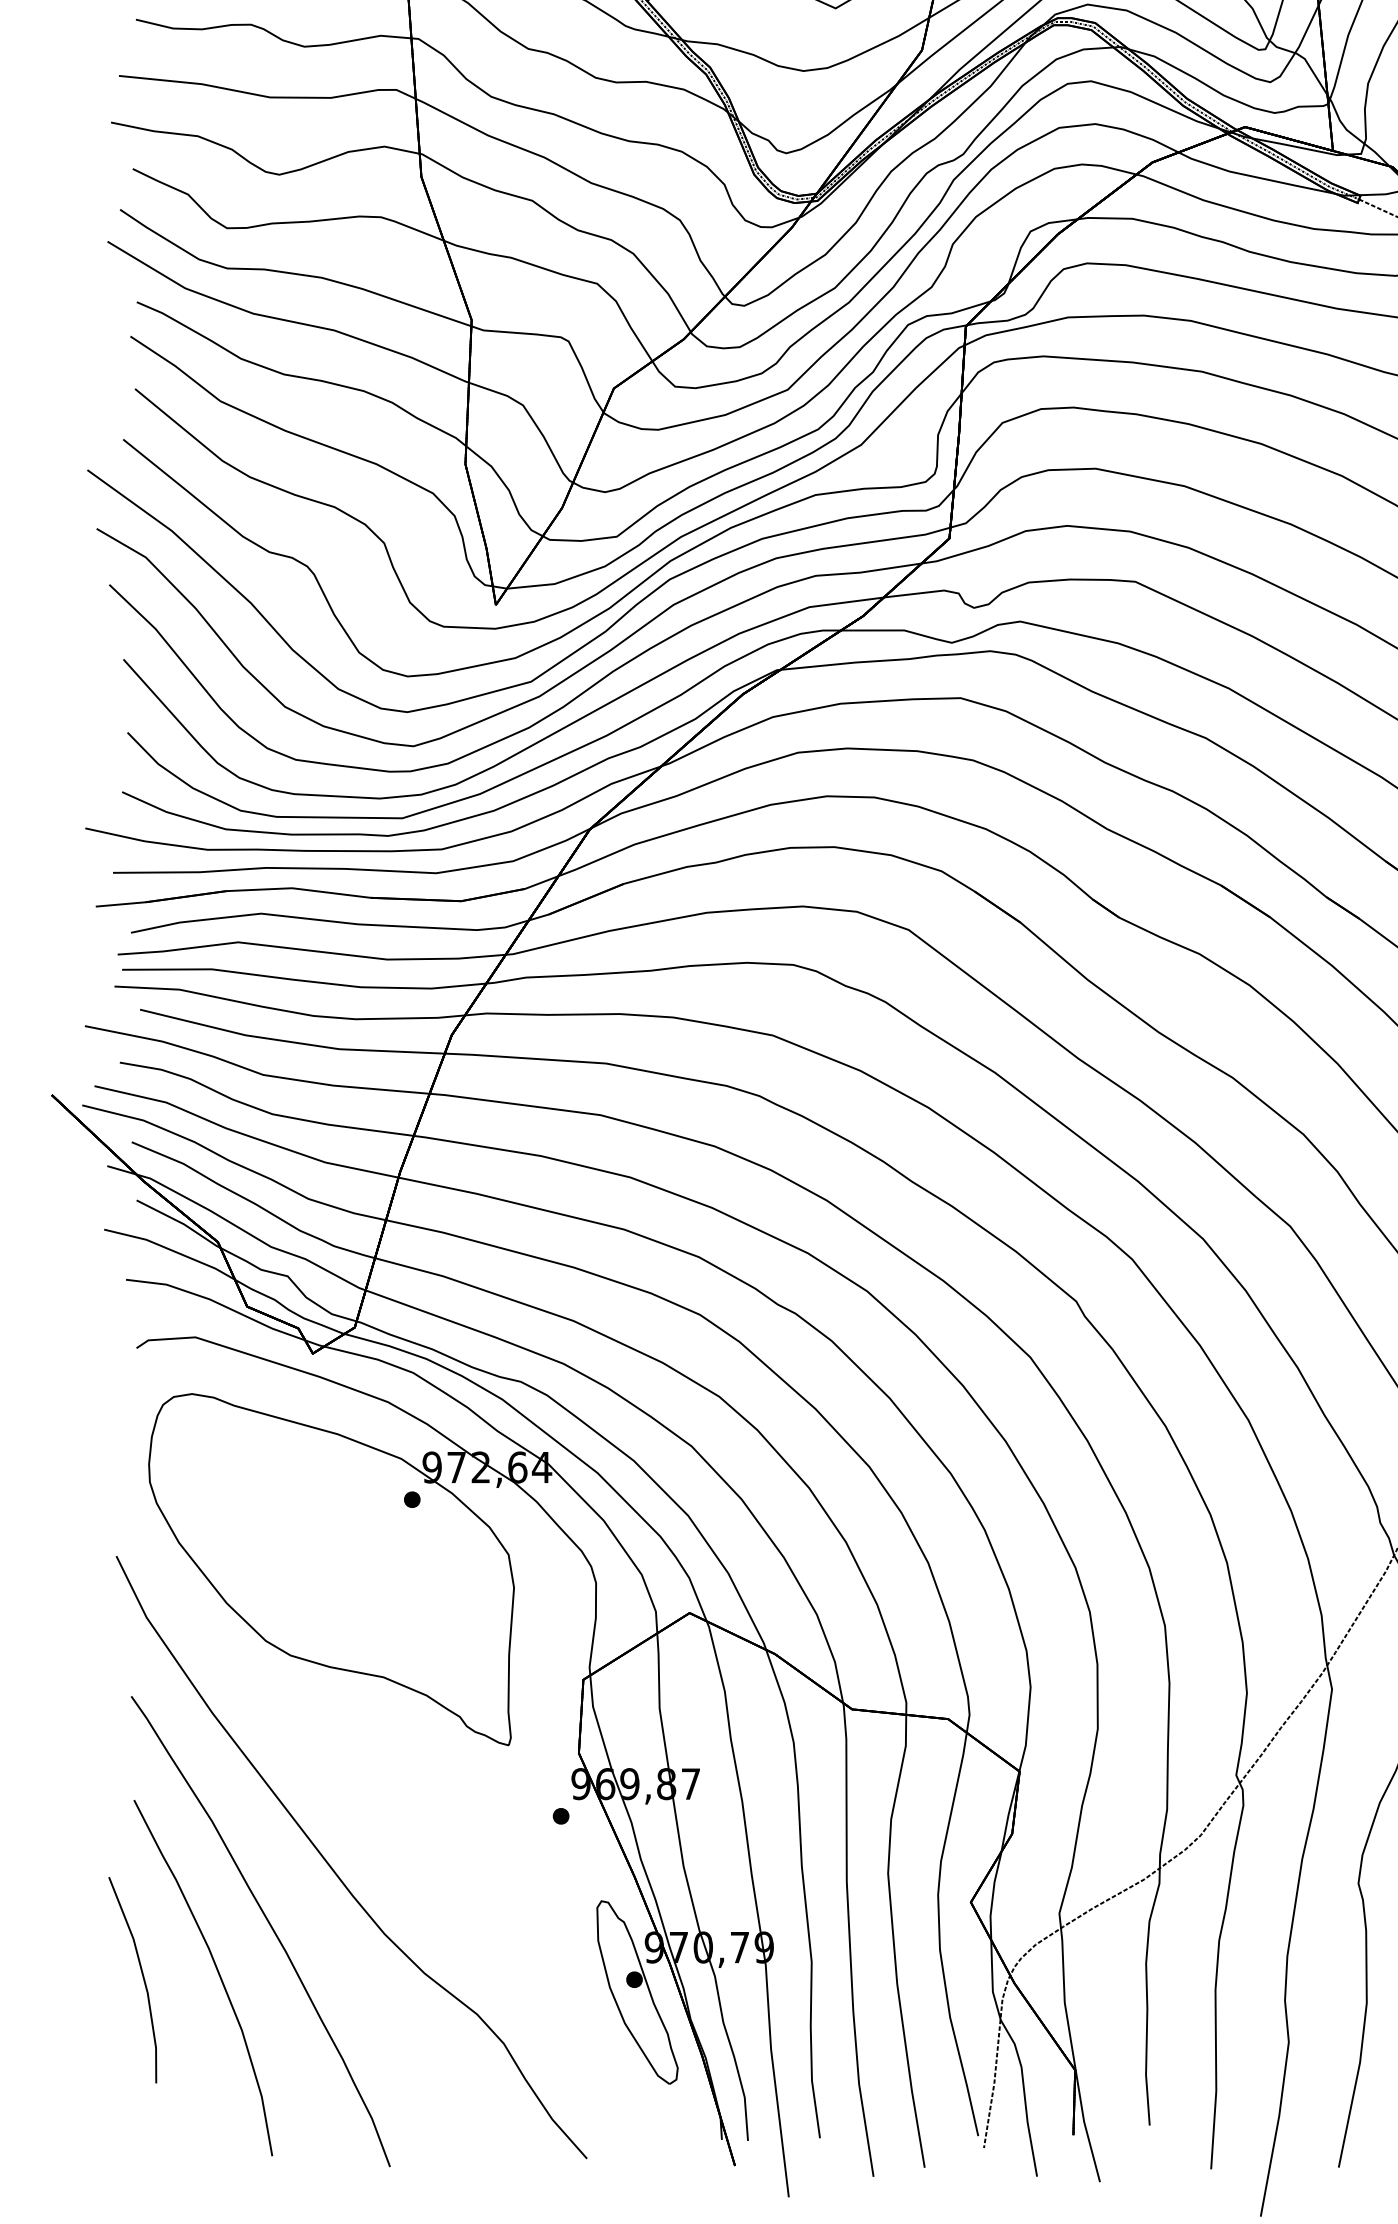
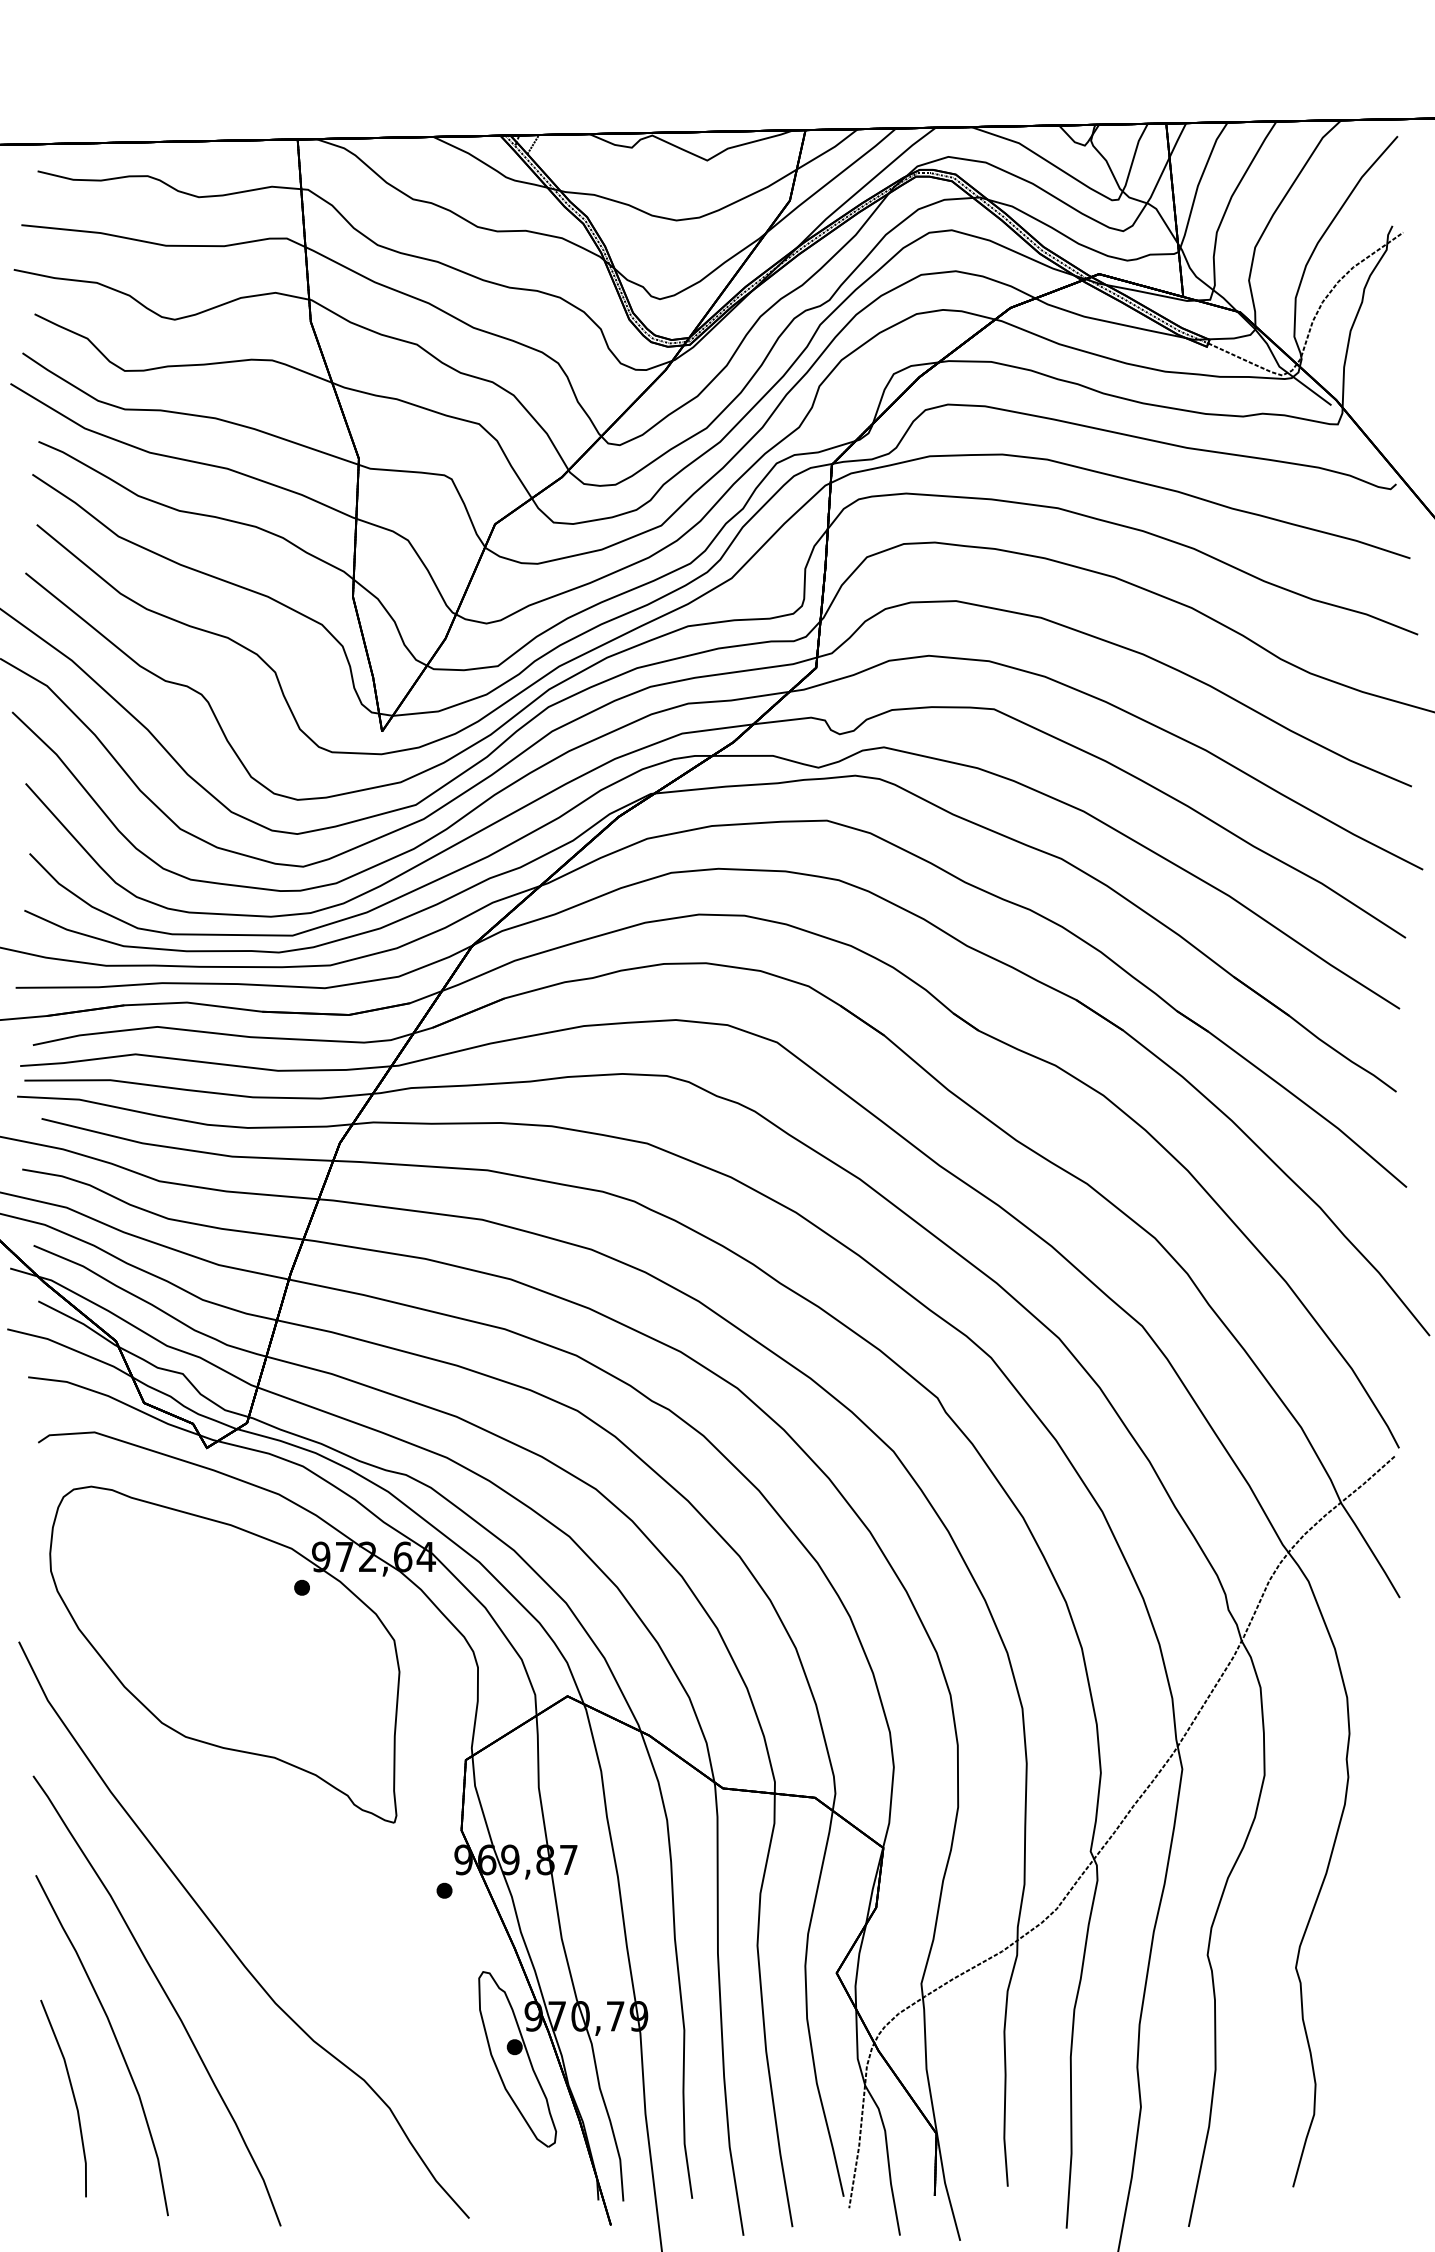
line: (142, 1976) -> (72, 2095), moved

